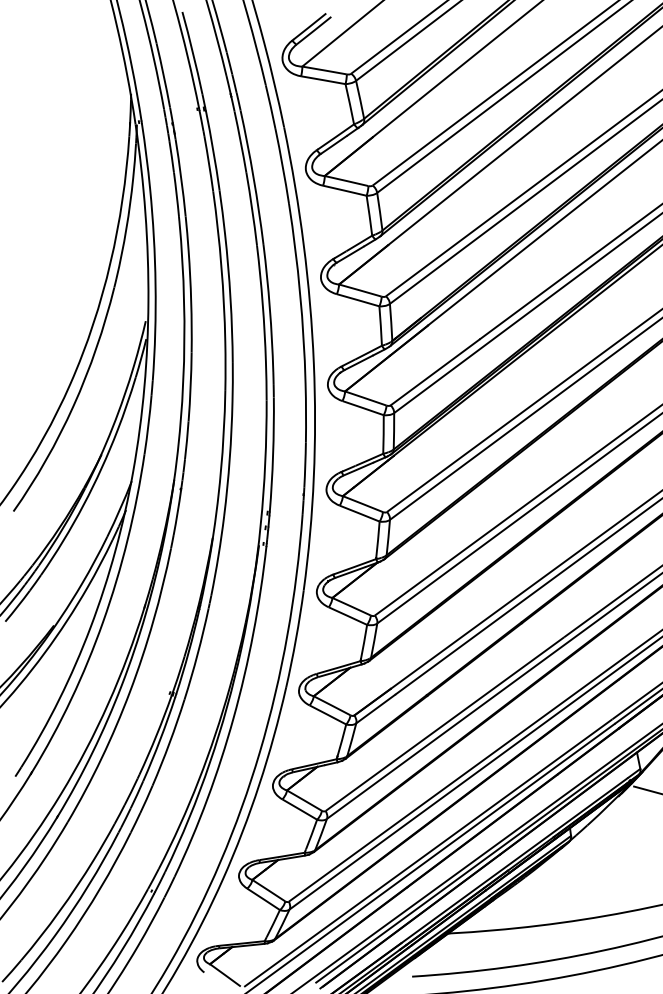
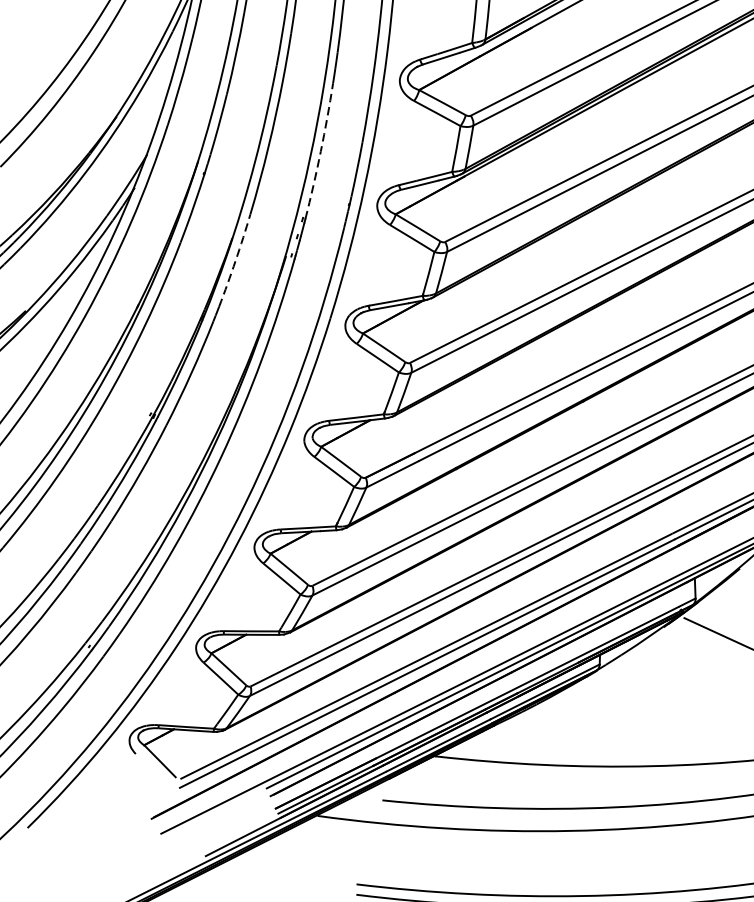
arc: (273, 455) -> (321, 152), solid -> dashed
arc: (218, 556) -> (235, 261), solid -> dashed

